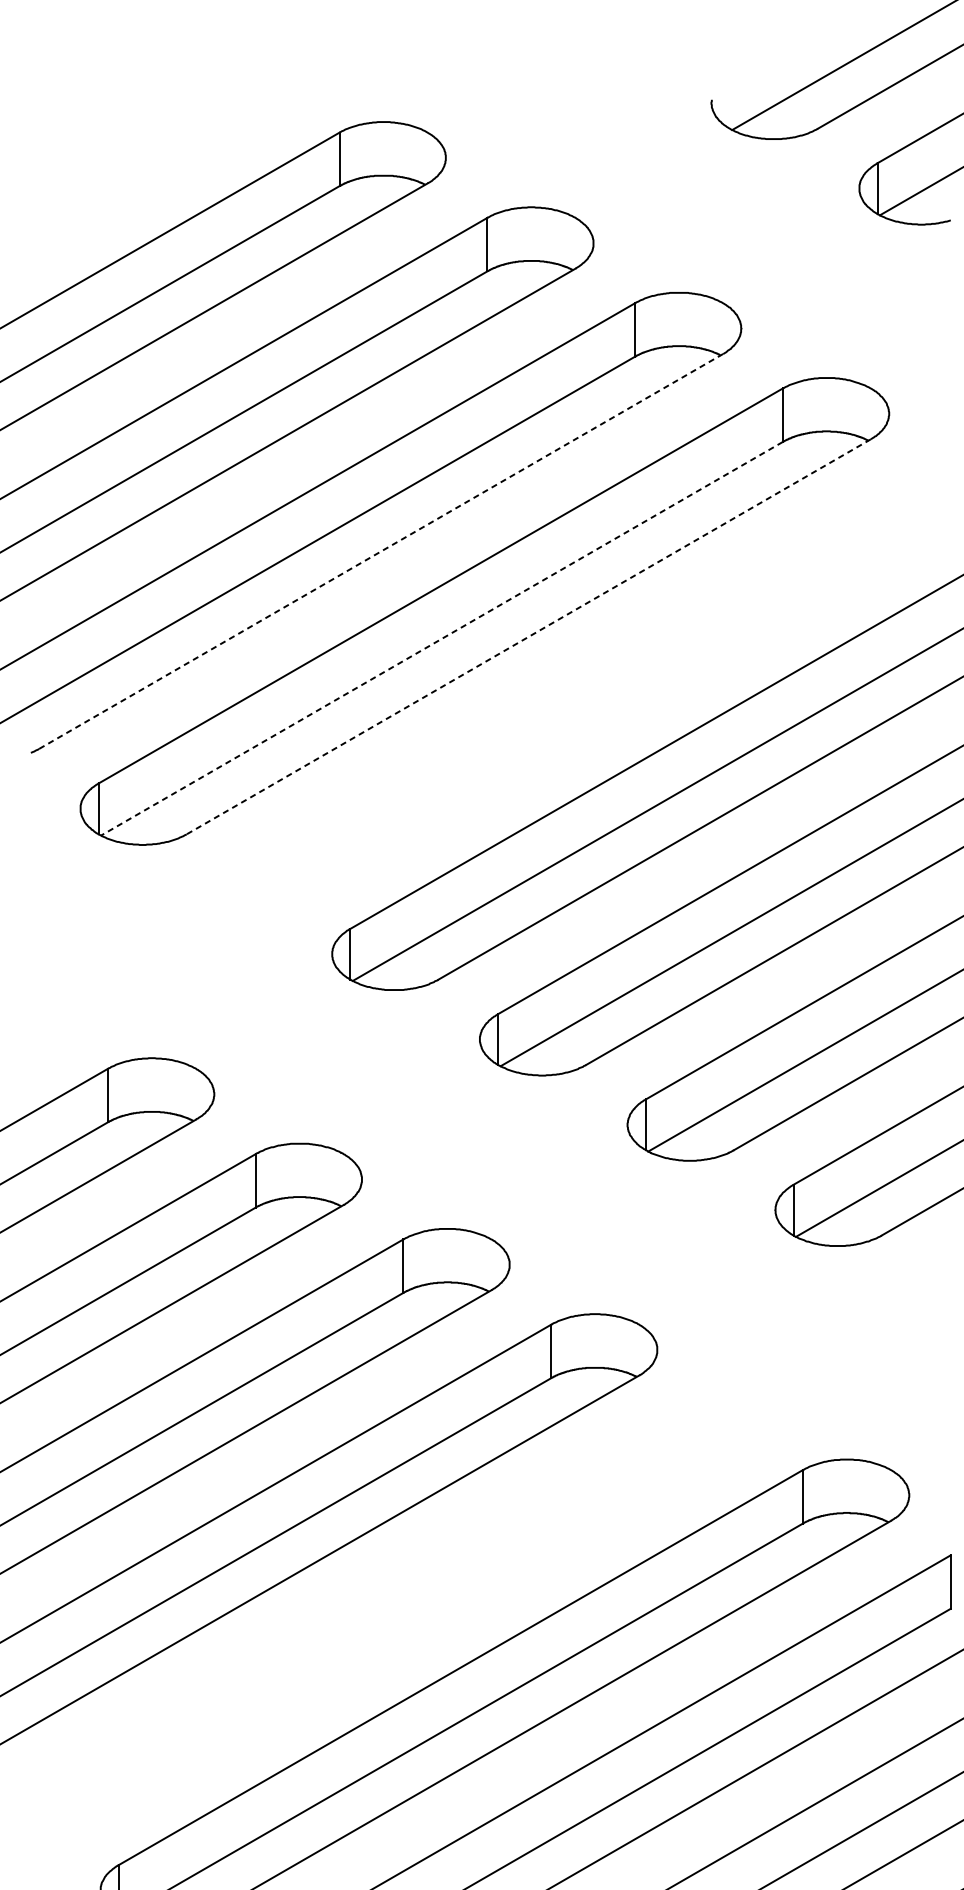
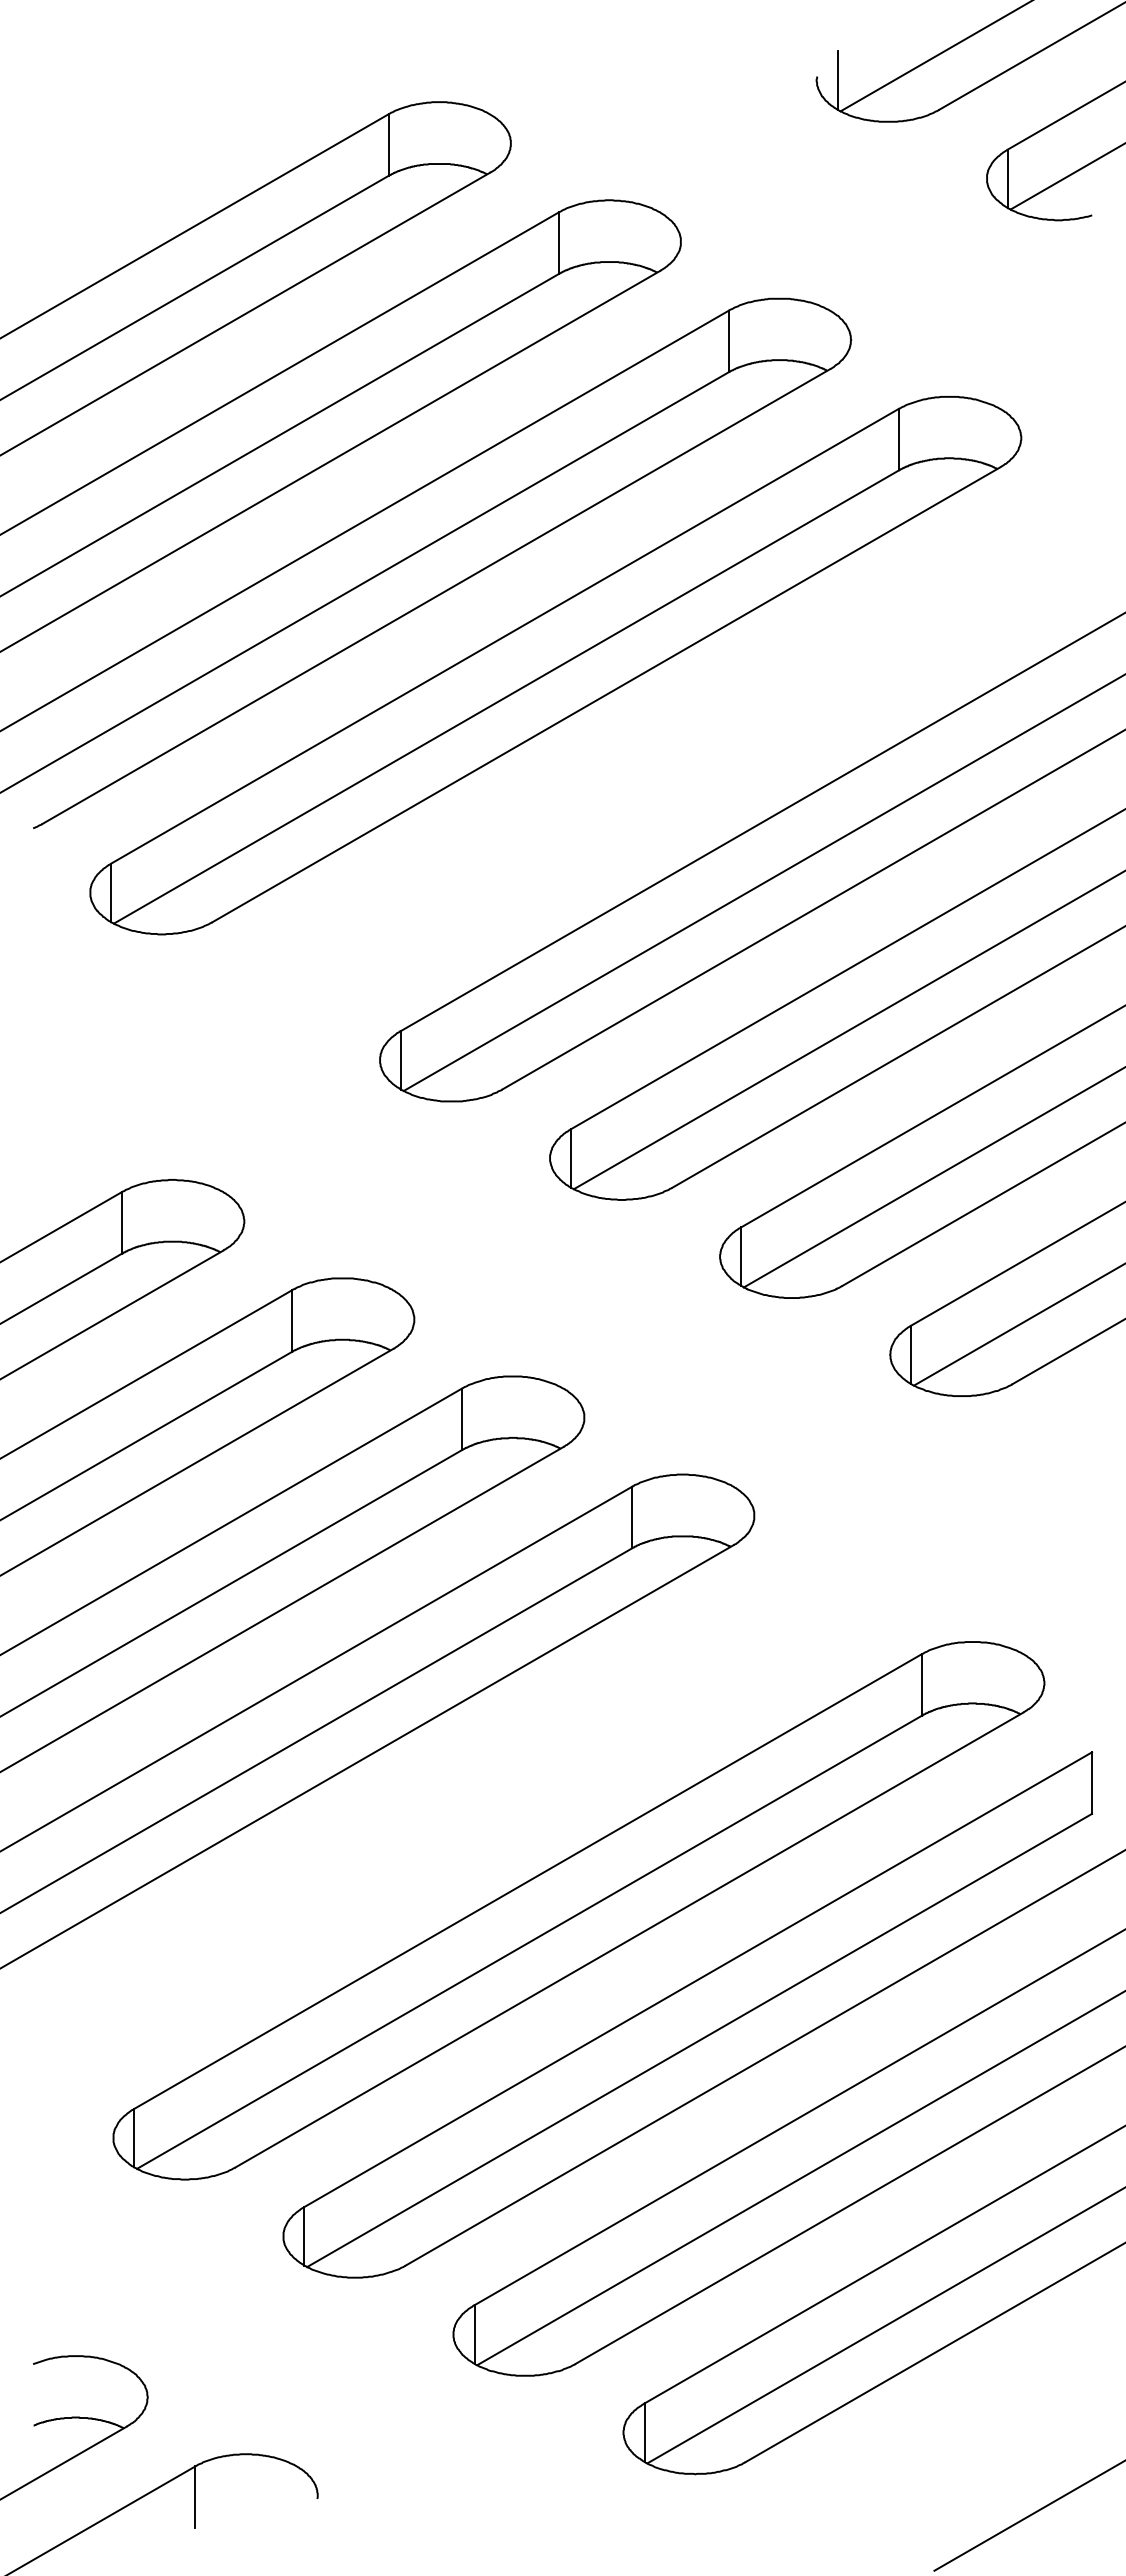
line: (729, 103) -> (837, 80), added
line: (381, 551) -> (436, 596), dashed -> solid
line: (528, 636) -> (606, 694), dashed -> solid
line: (441, 639) -> (505, 697), dashed -> solid

